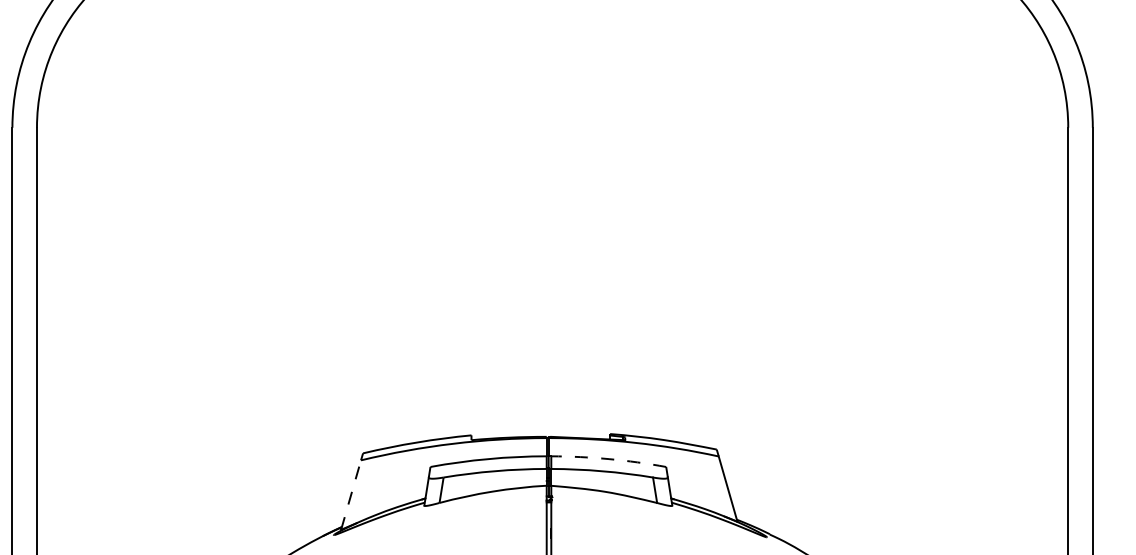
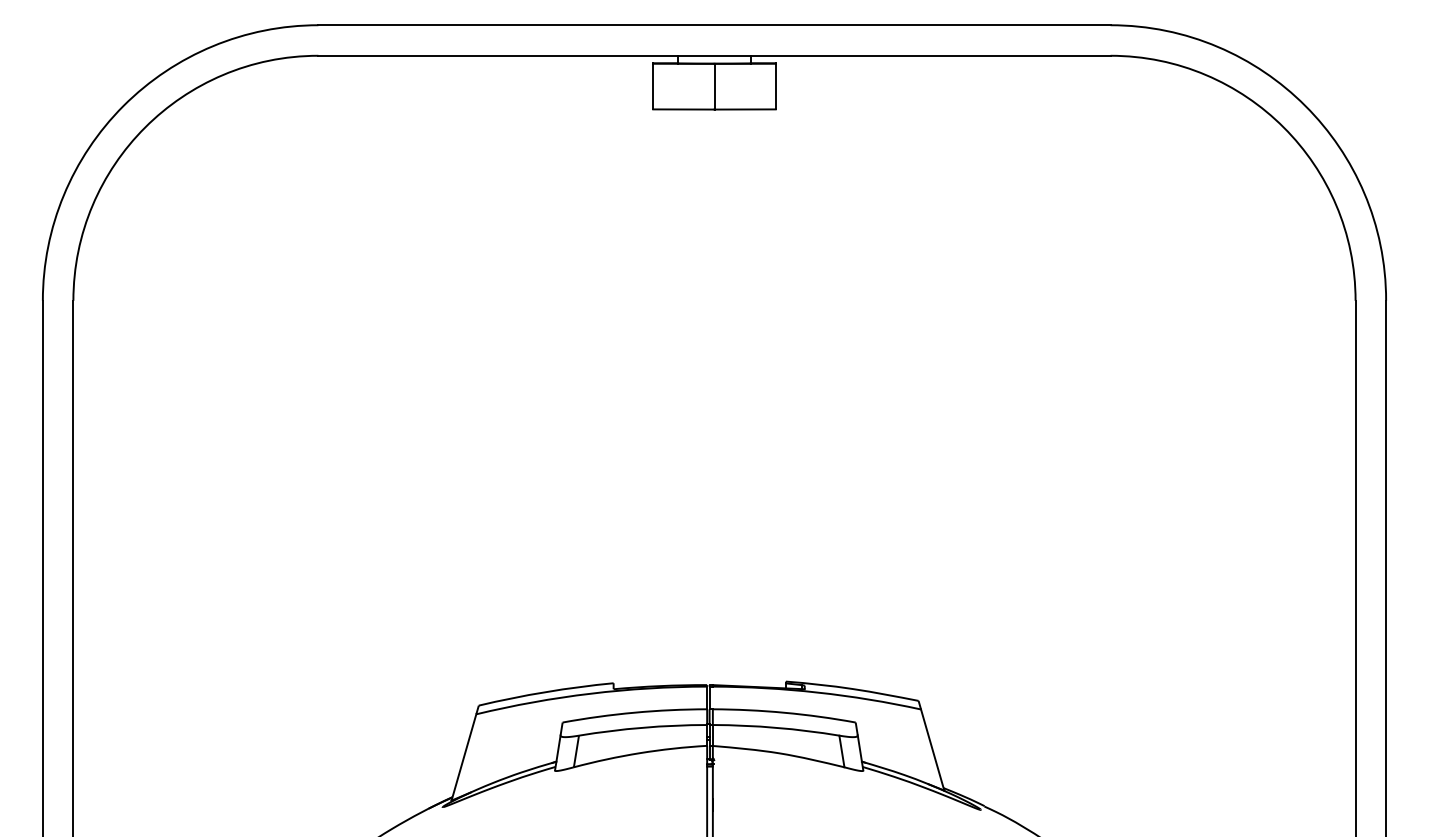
arc: (608, 458) -> (784, 712), dashed -> solid
line: (350, 495) -> (463, 757), dashed -> solid

